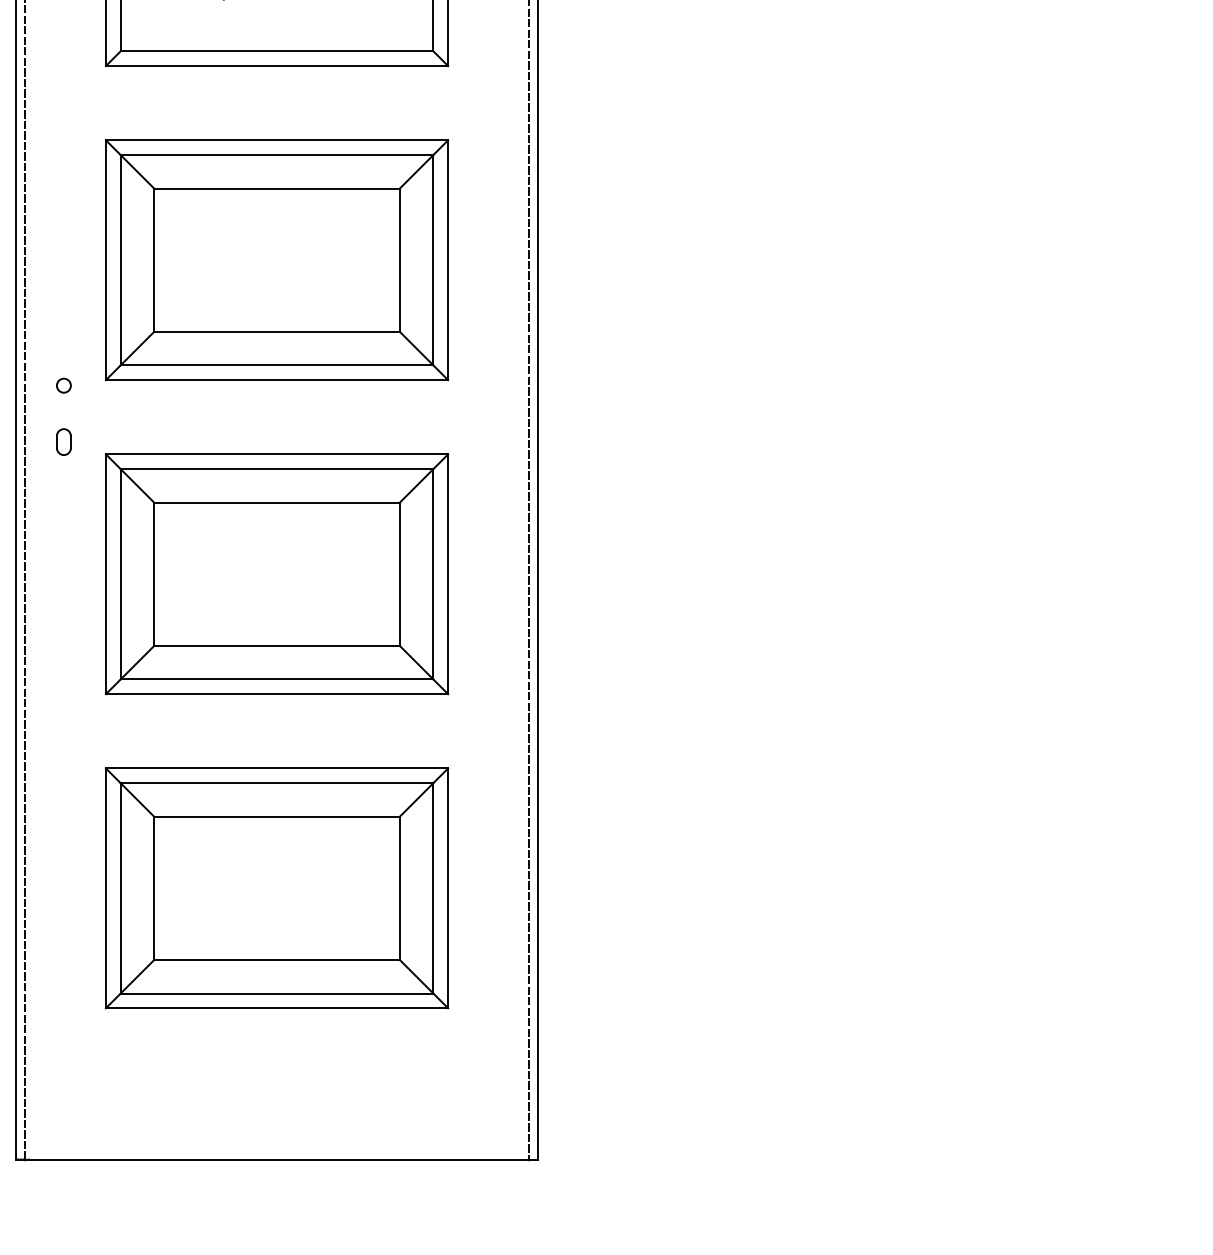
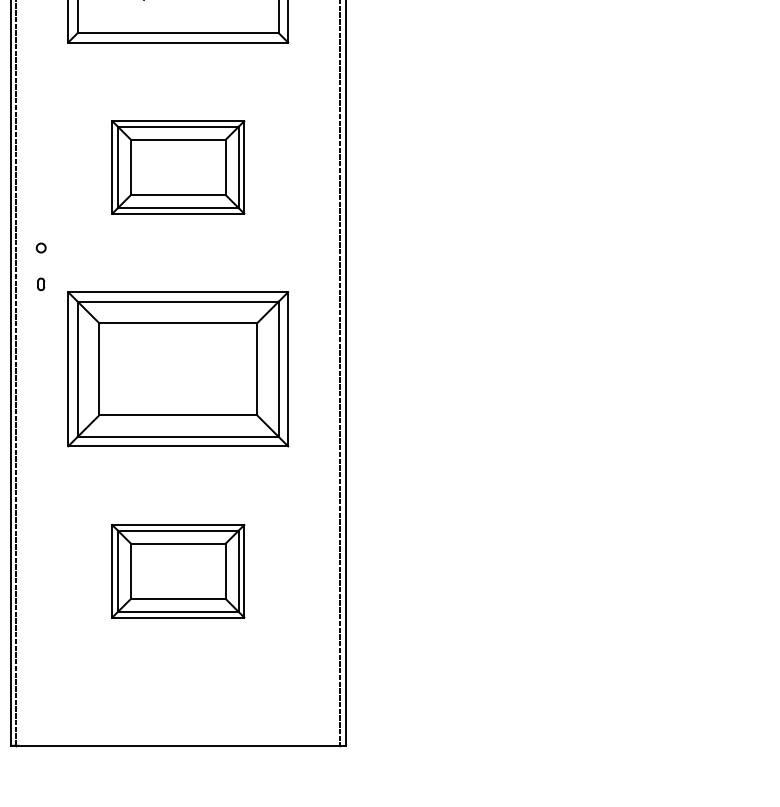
part: (277, 260) -> (178, 167), size x0.6
part: (62, 442) -> (40, 284), size x0.7
part: (277, 888) -> (178, 571), size x0.6

